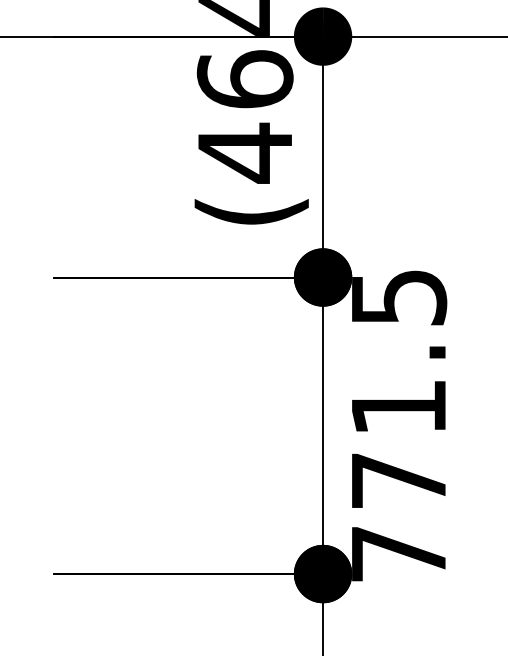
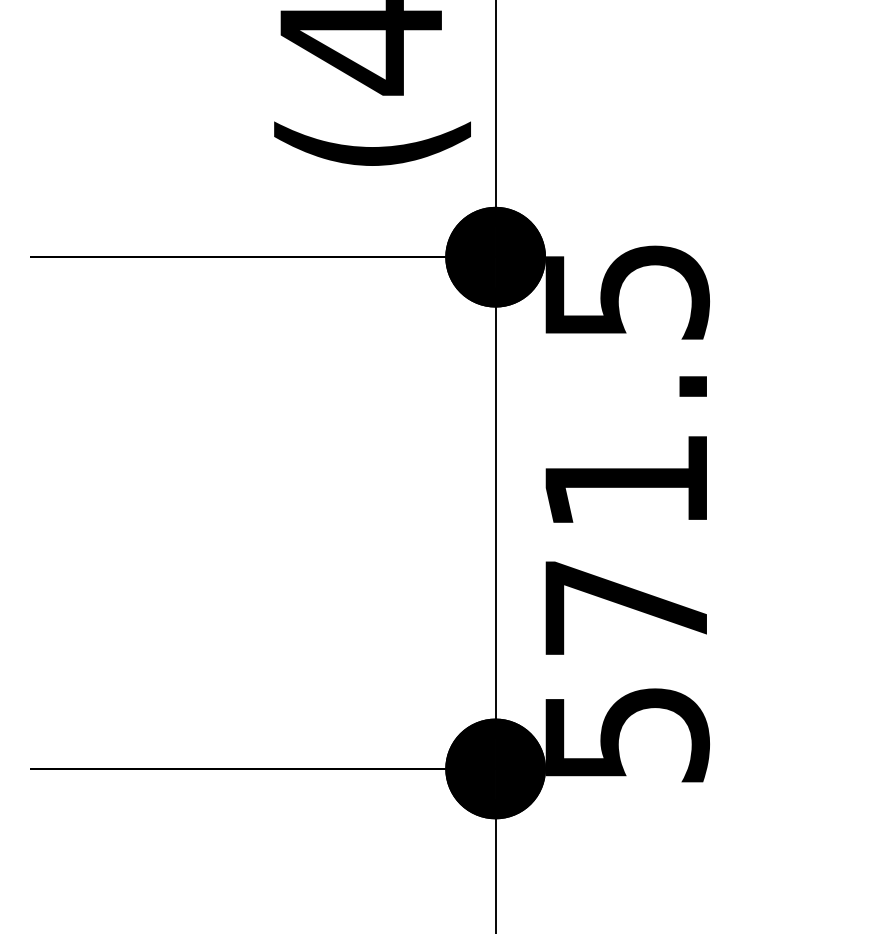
text: (399, 554) -> (627, 735), 771.5 -> 571.5

